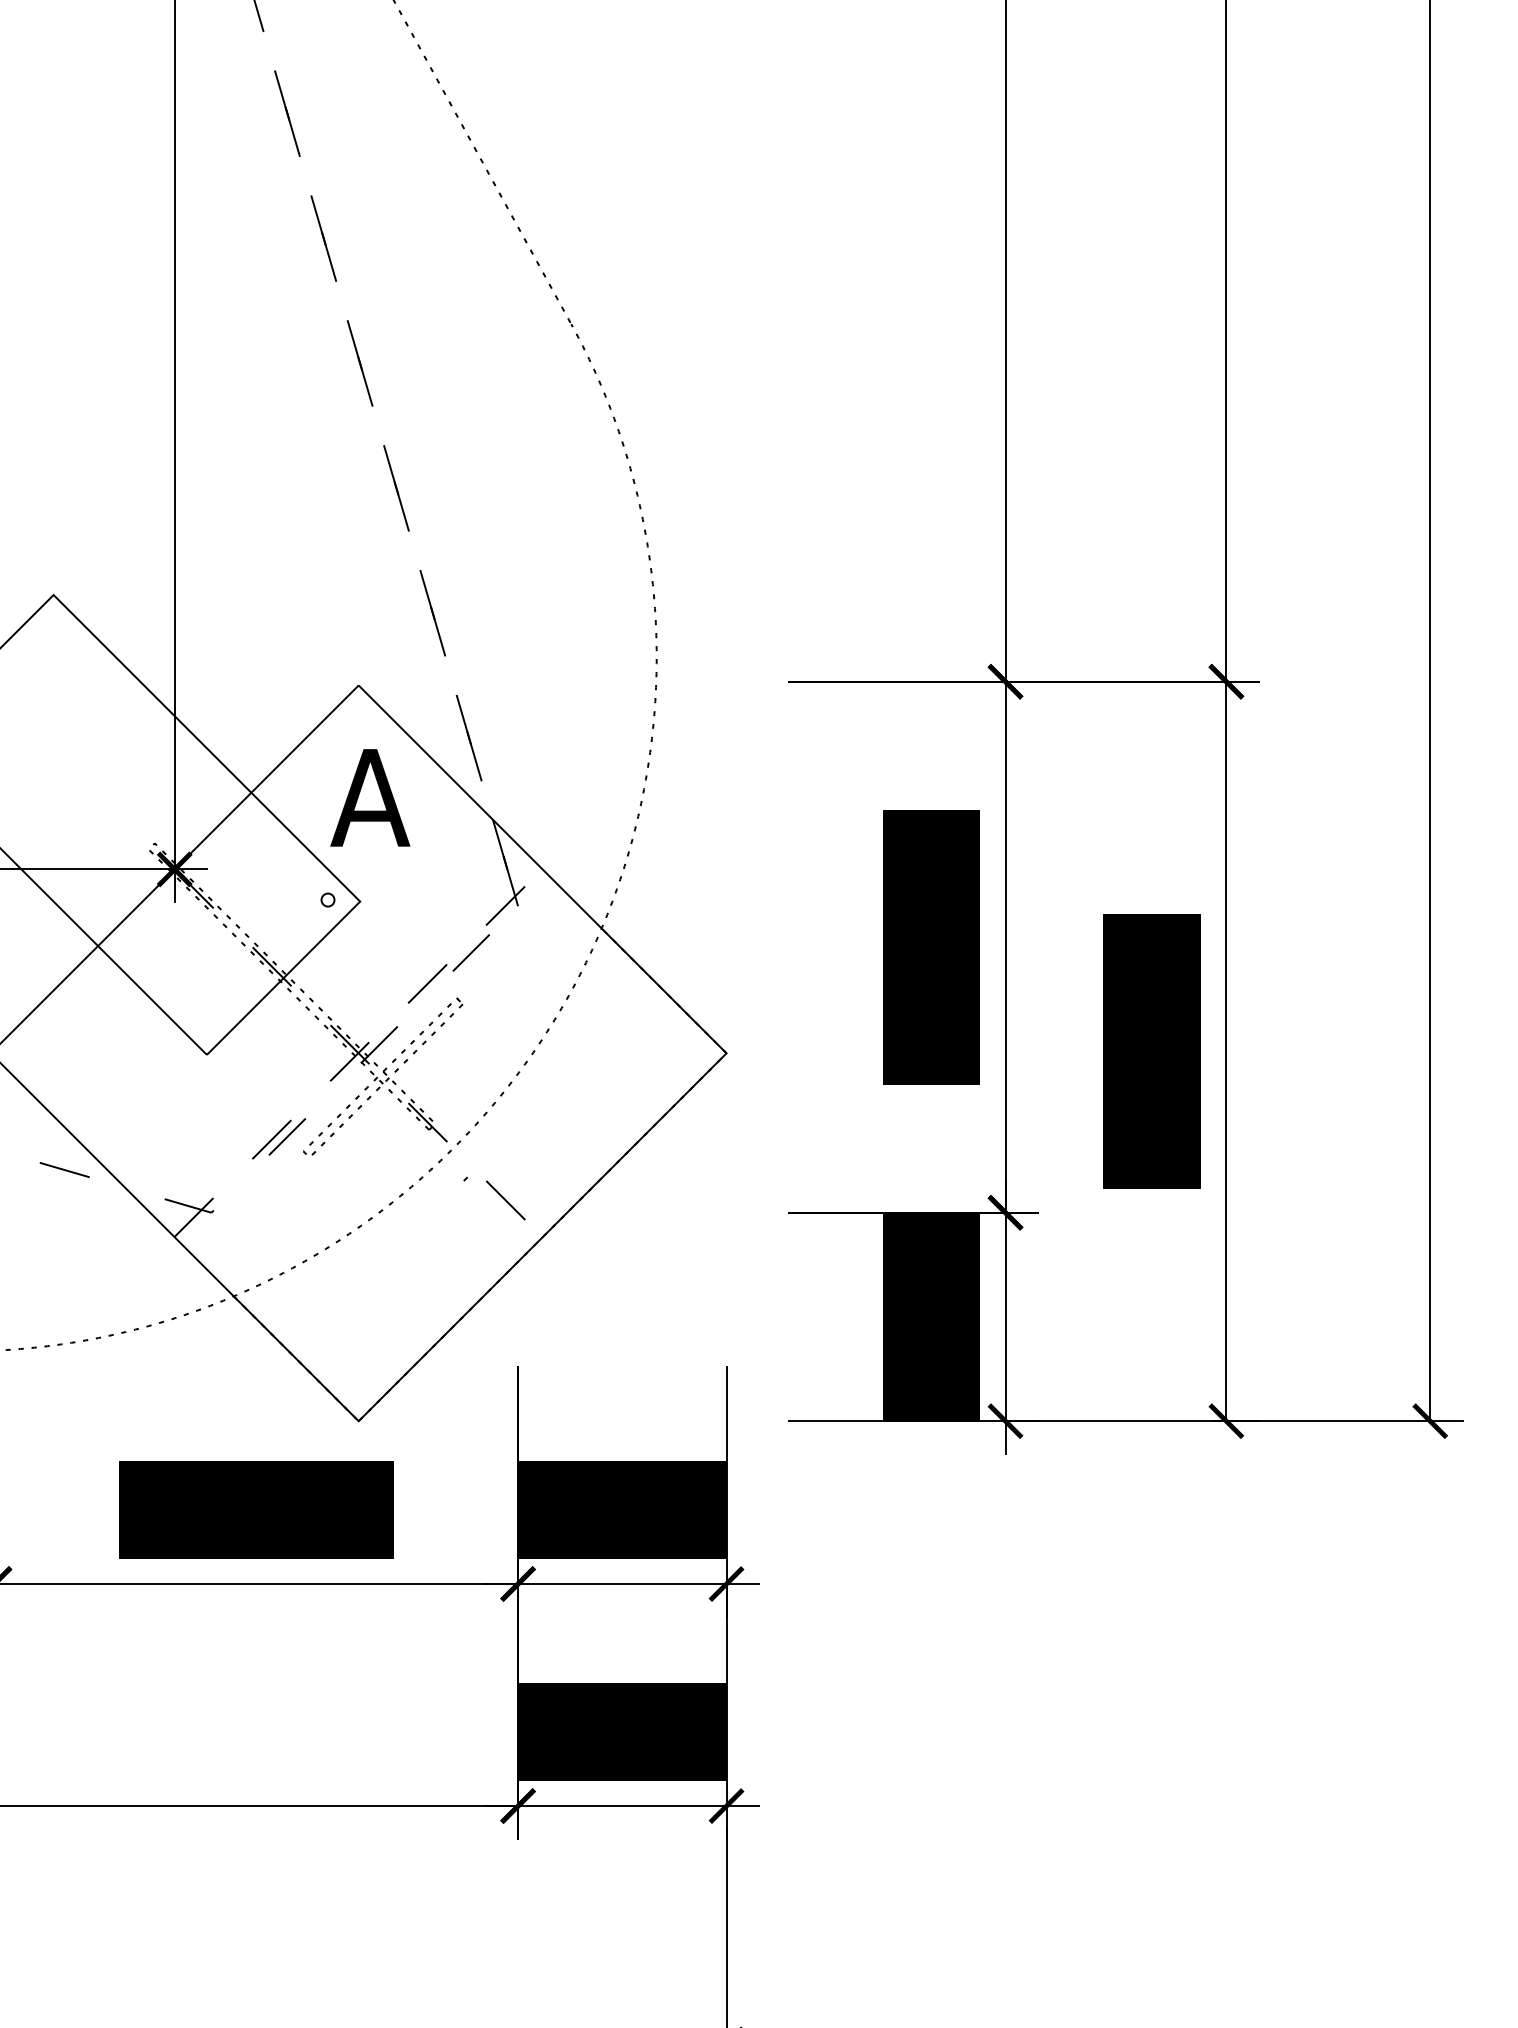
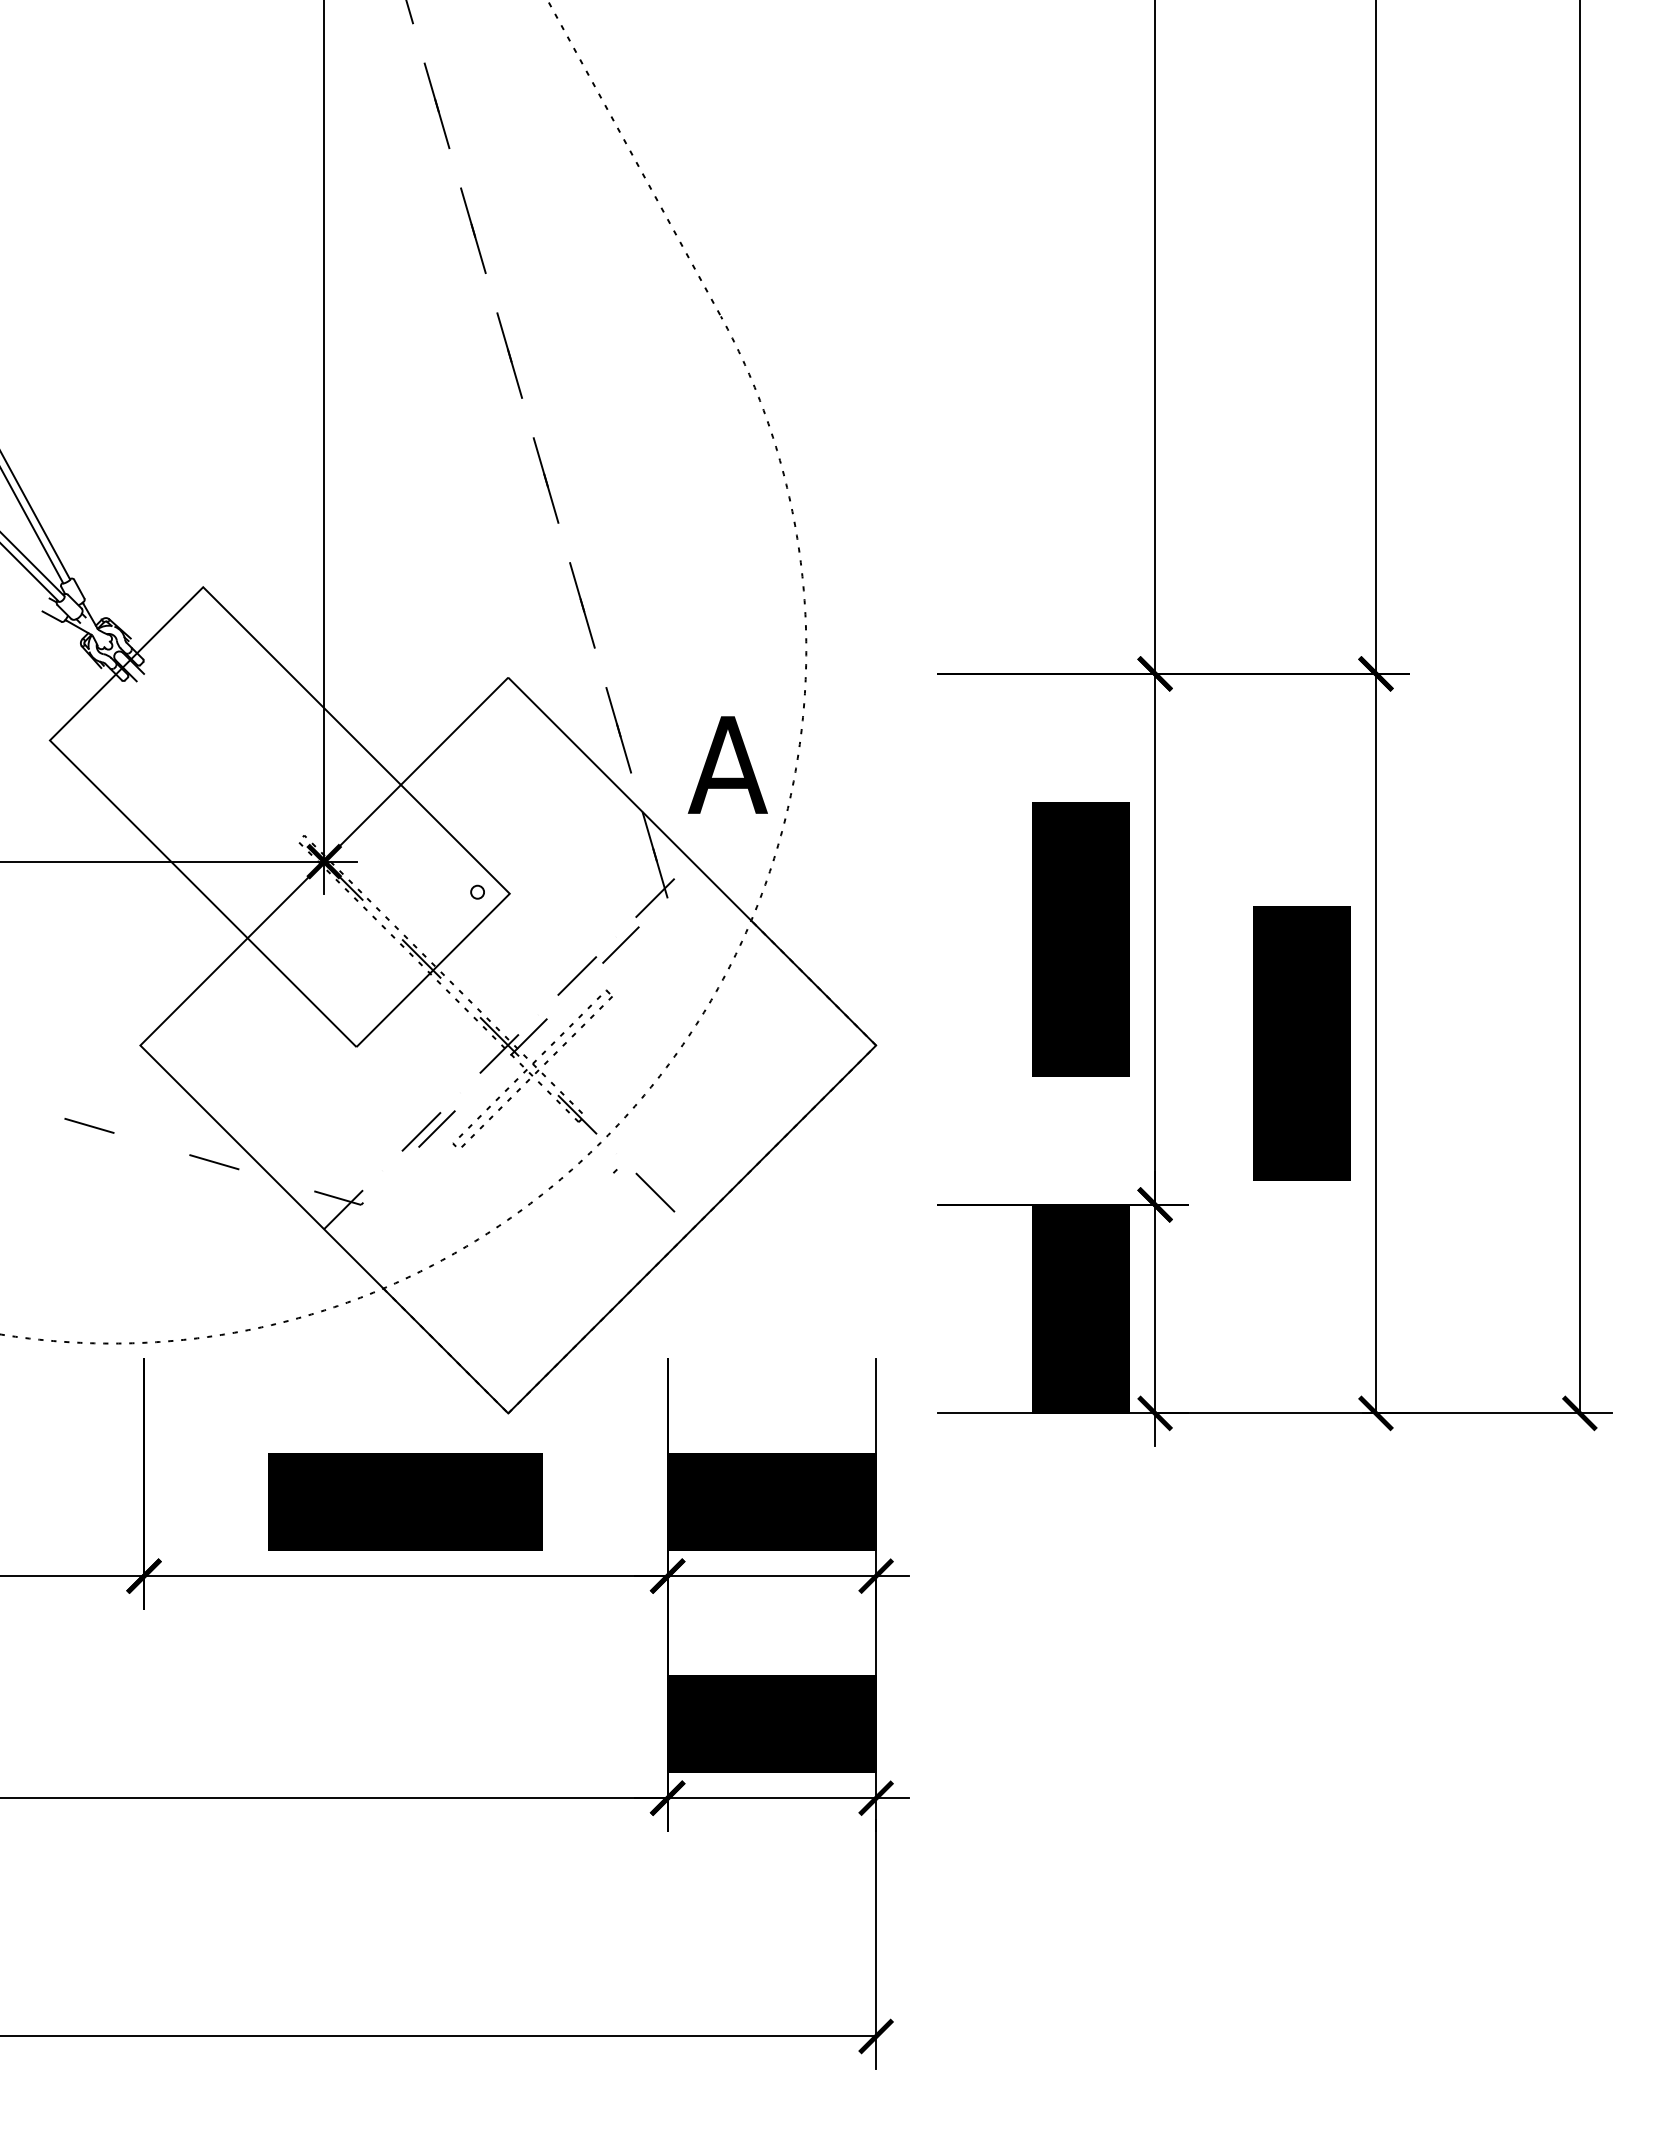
text: (369, 797) -> (727, 764), moved

